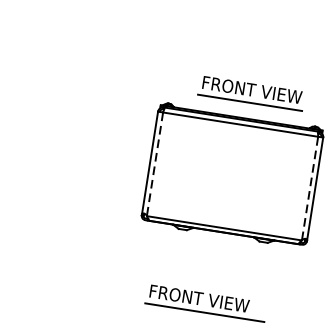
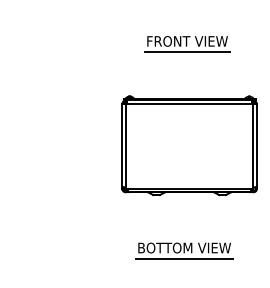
part: (251, 93) -> (187, 44), moved
line: (154, 165) -> (126, 147), dashed -> solid
line: (309, 188) -> (252, 146), dashed -> solid
text: (206, 299) -> (184, 247), FRONT VIEW -> BOTTOM VIEW

